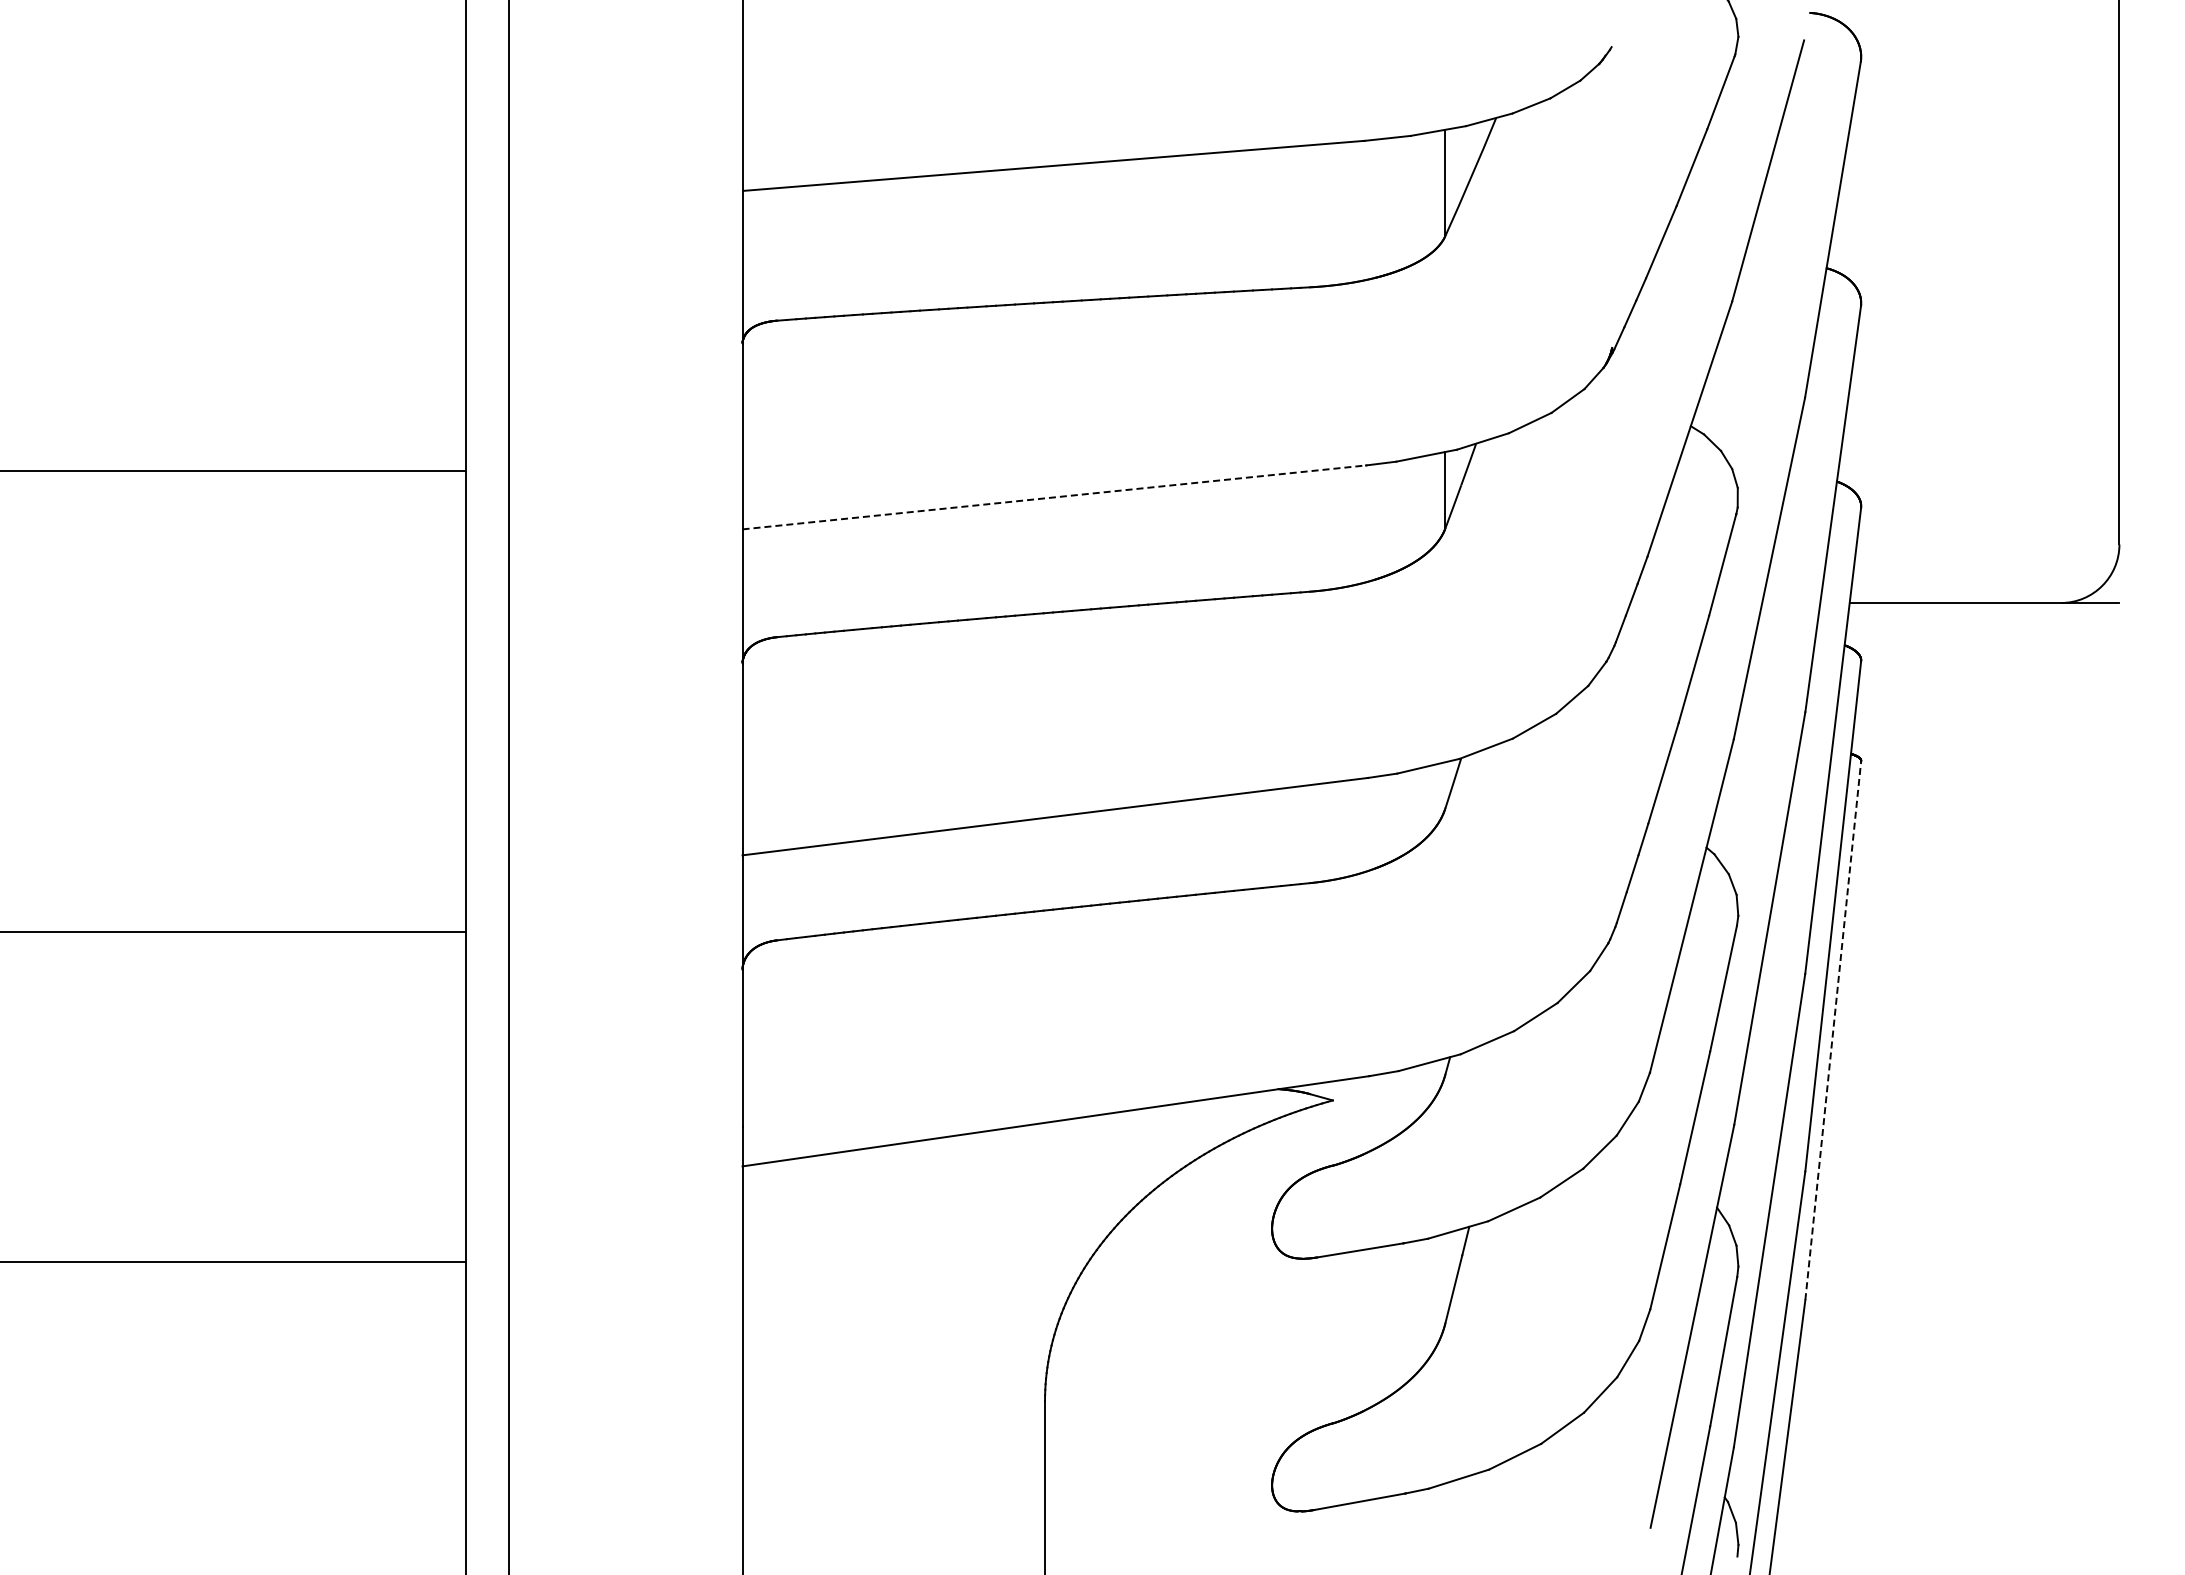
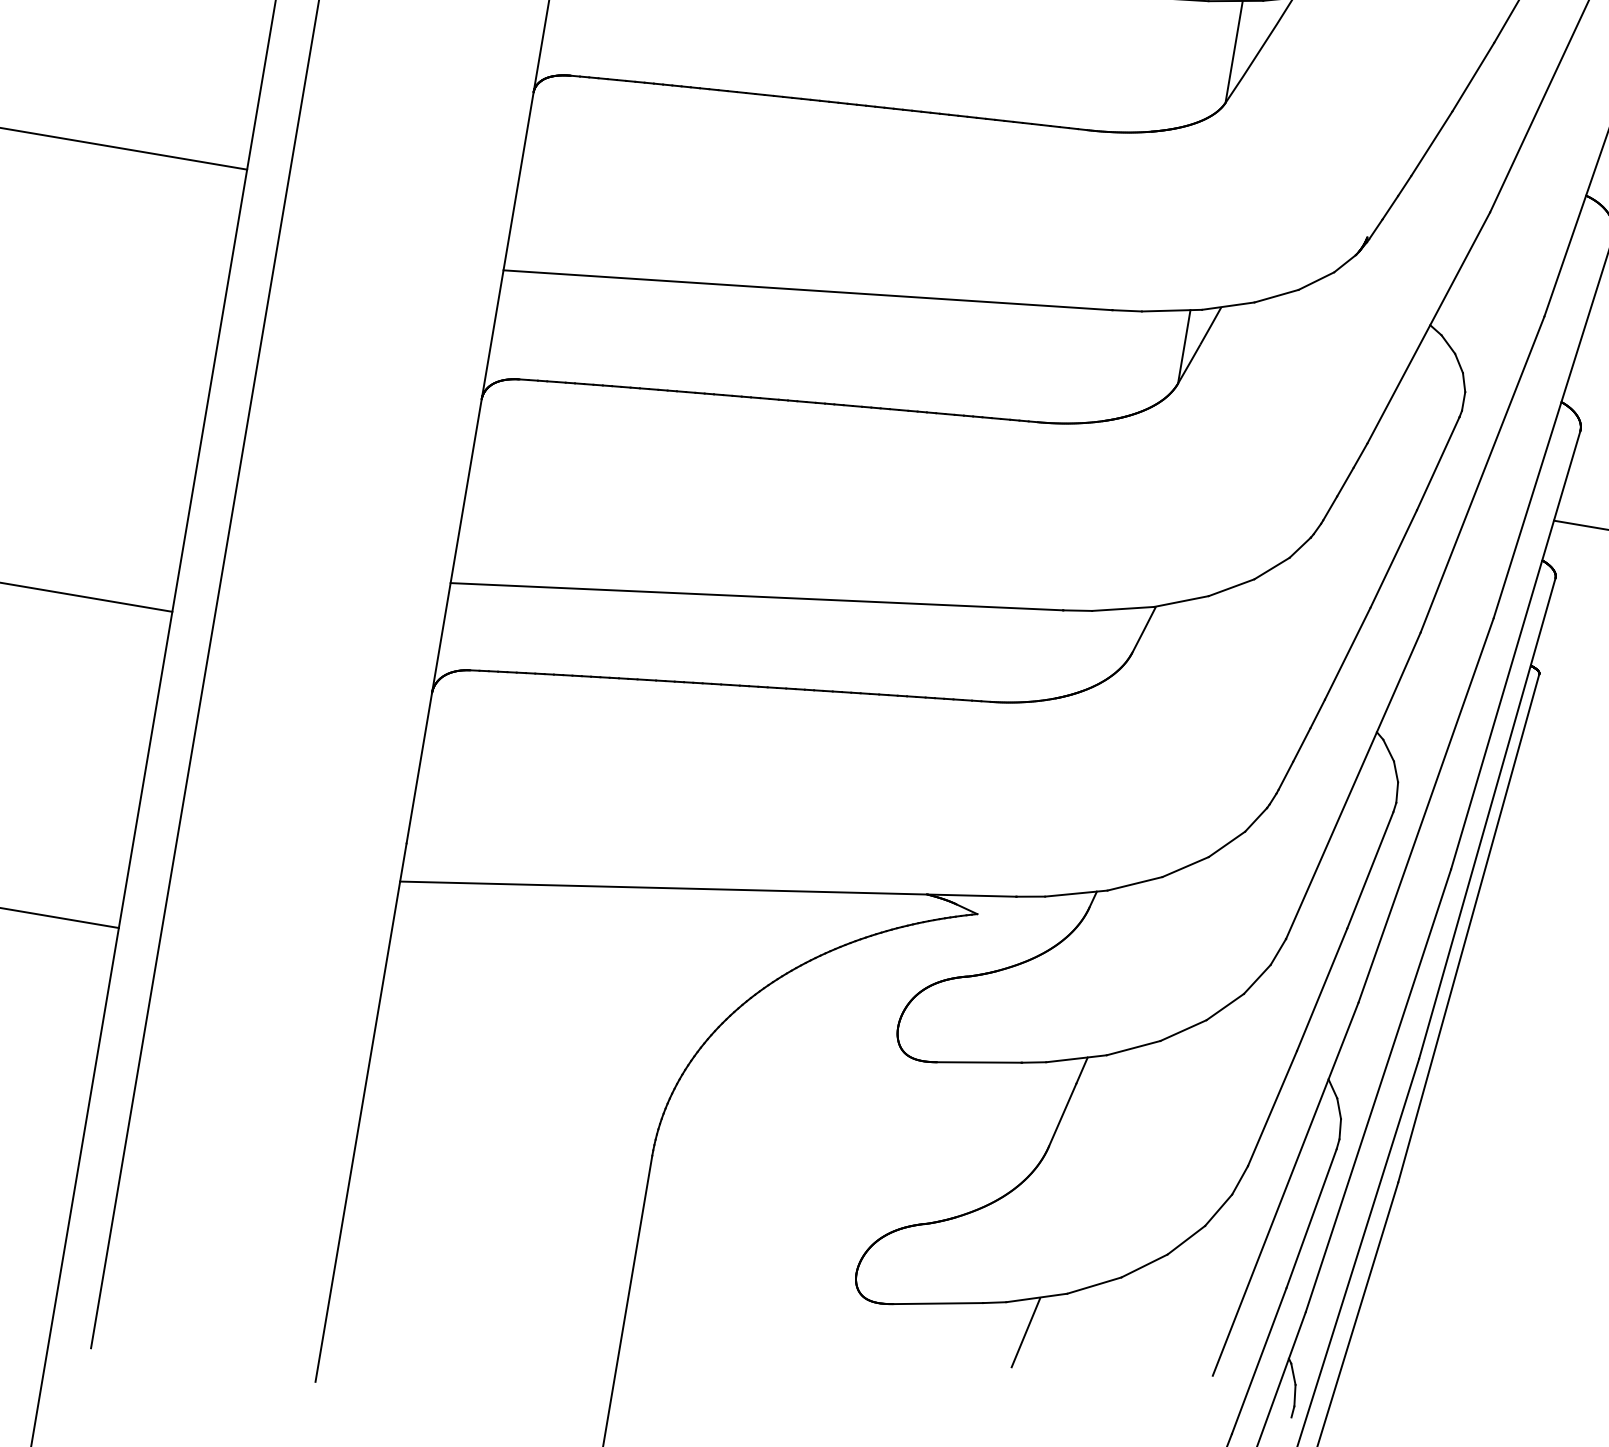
line: (1054, 497) -> (808, 290), dashed -> solid
line: (1833, 1030) -> (1469, 928), dashed -> solid
line: (1453, 1516) -> (1025, 1332), added

